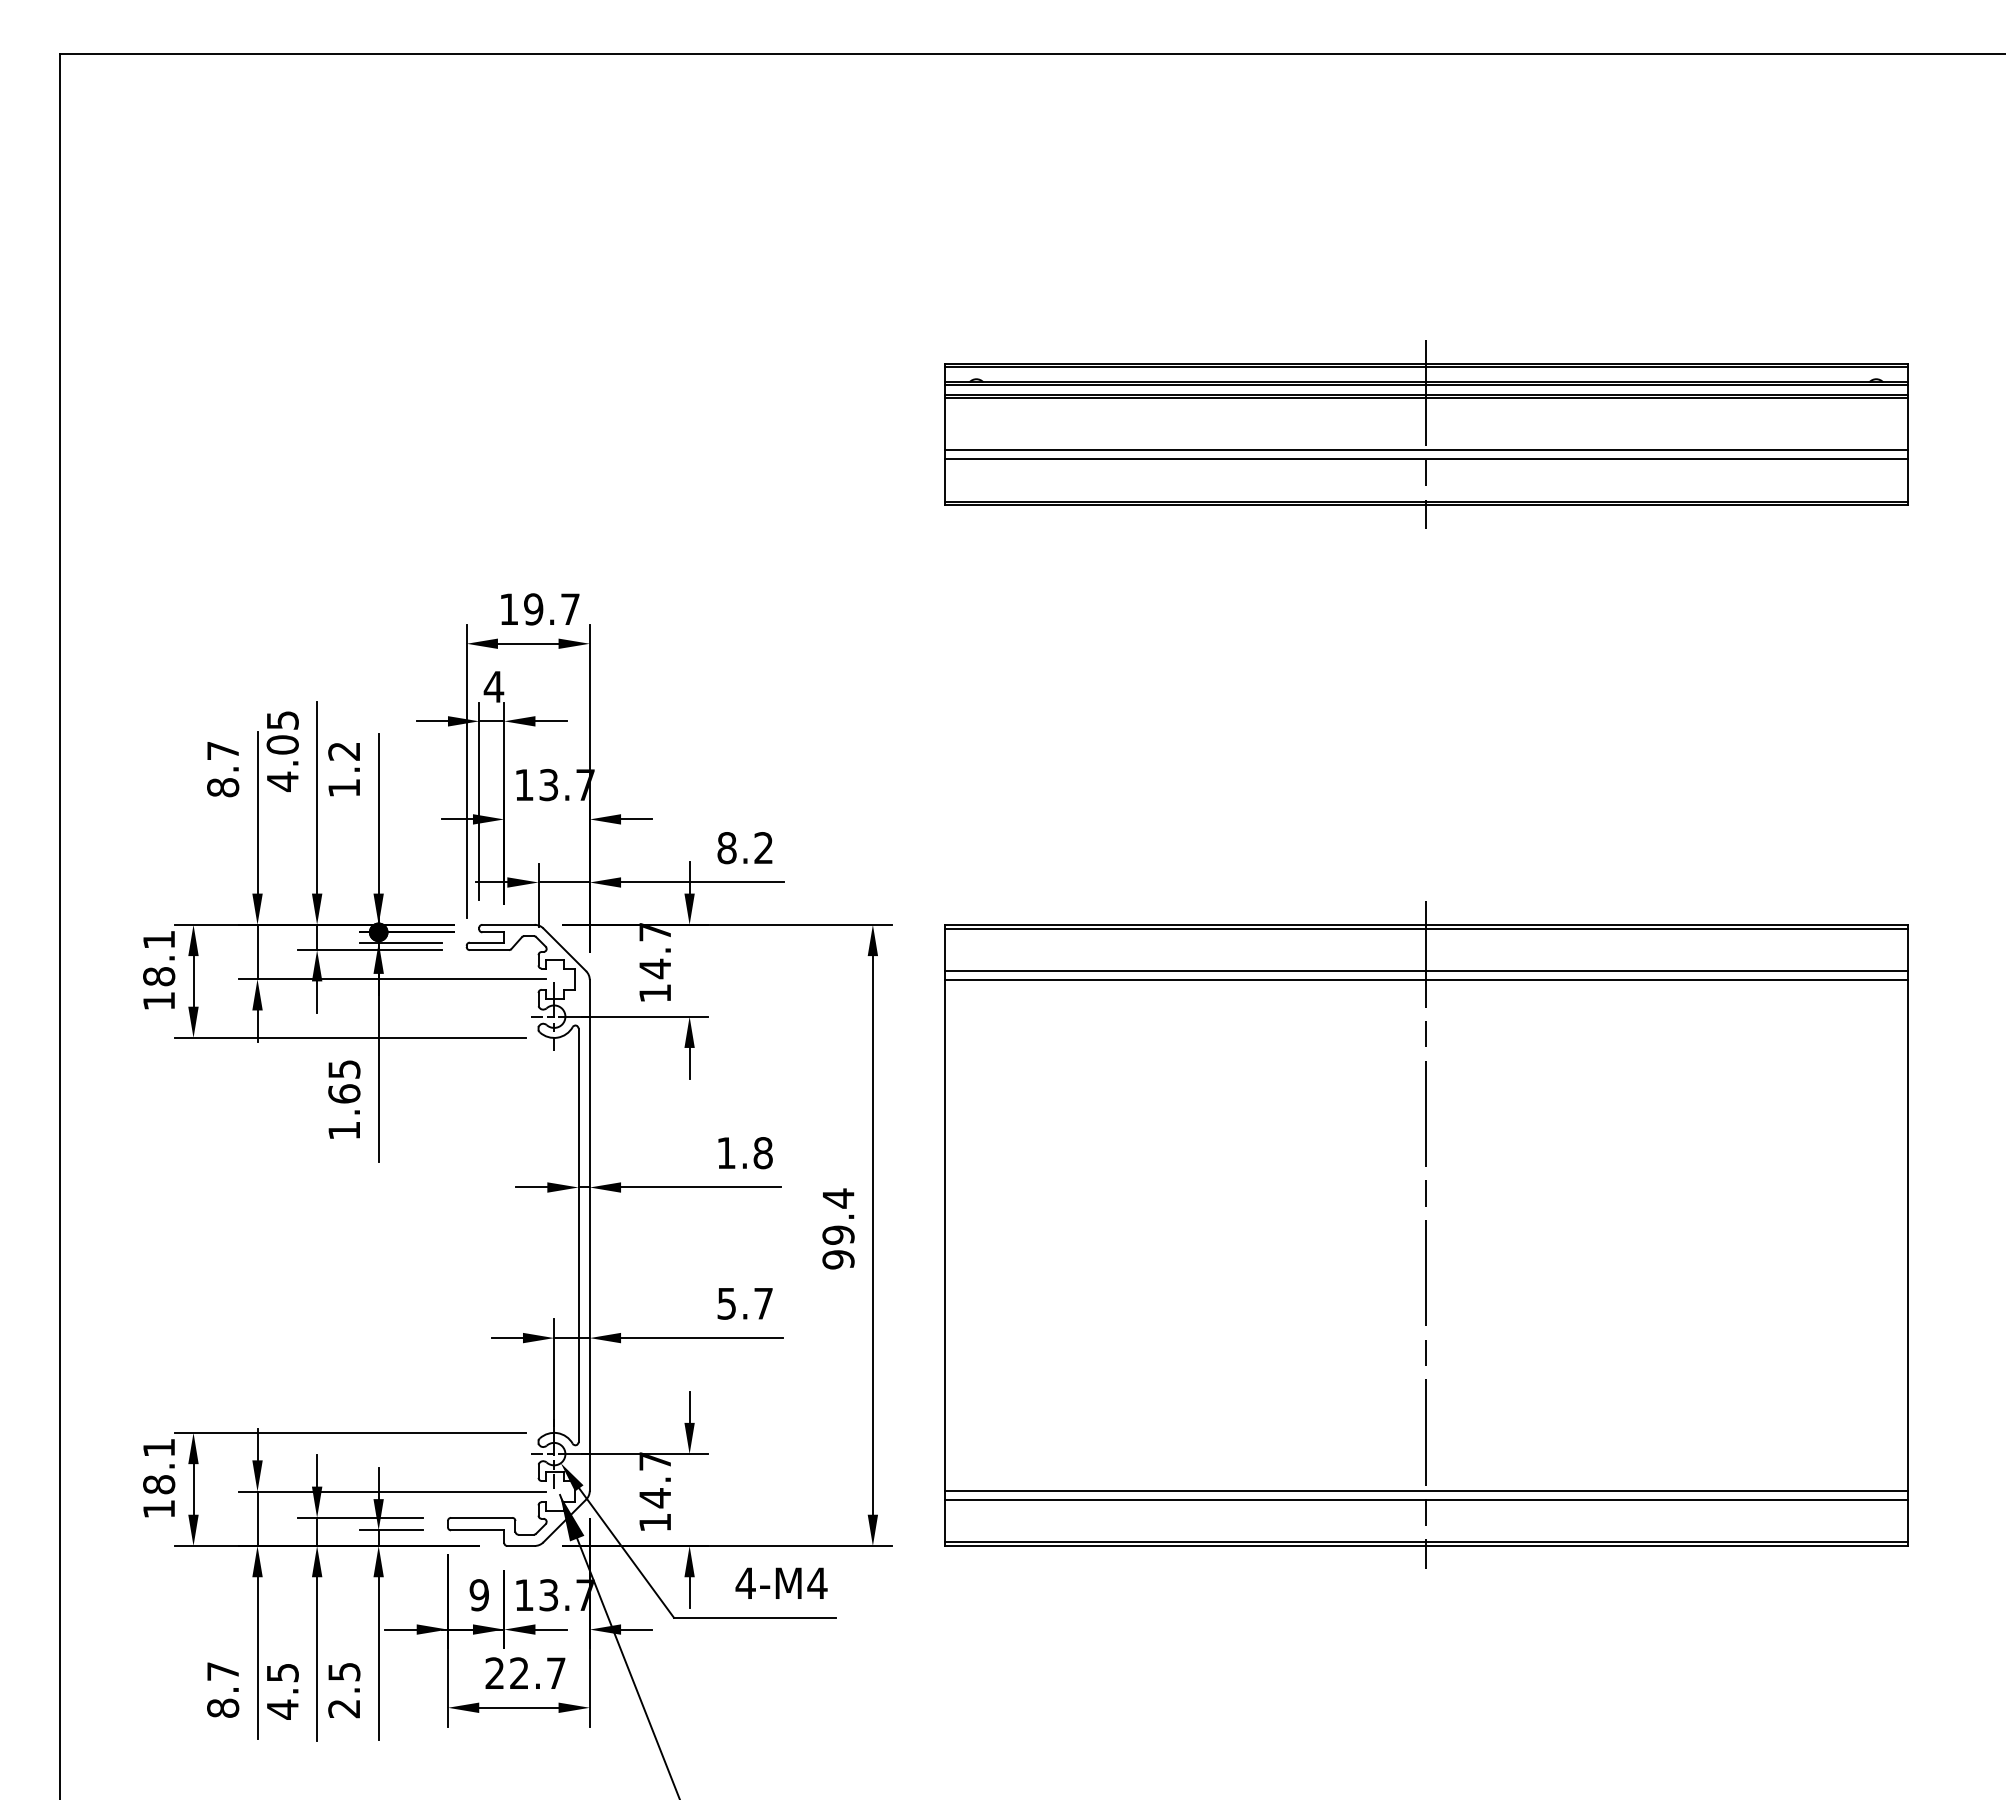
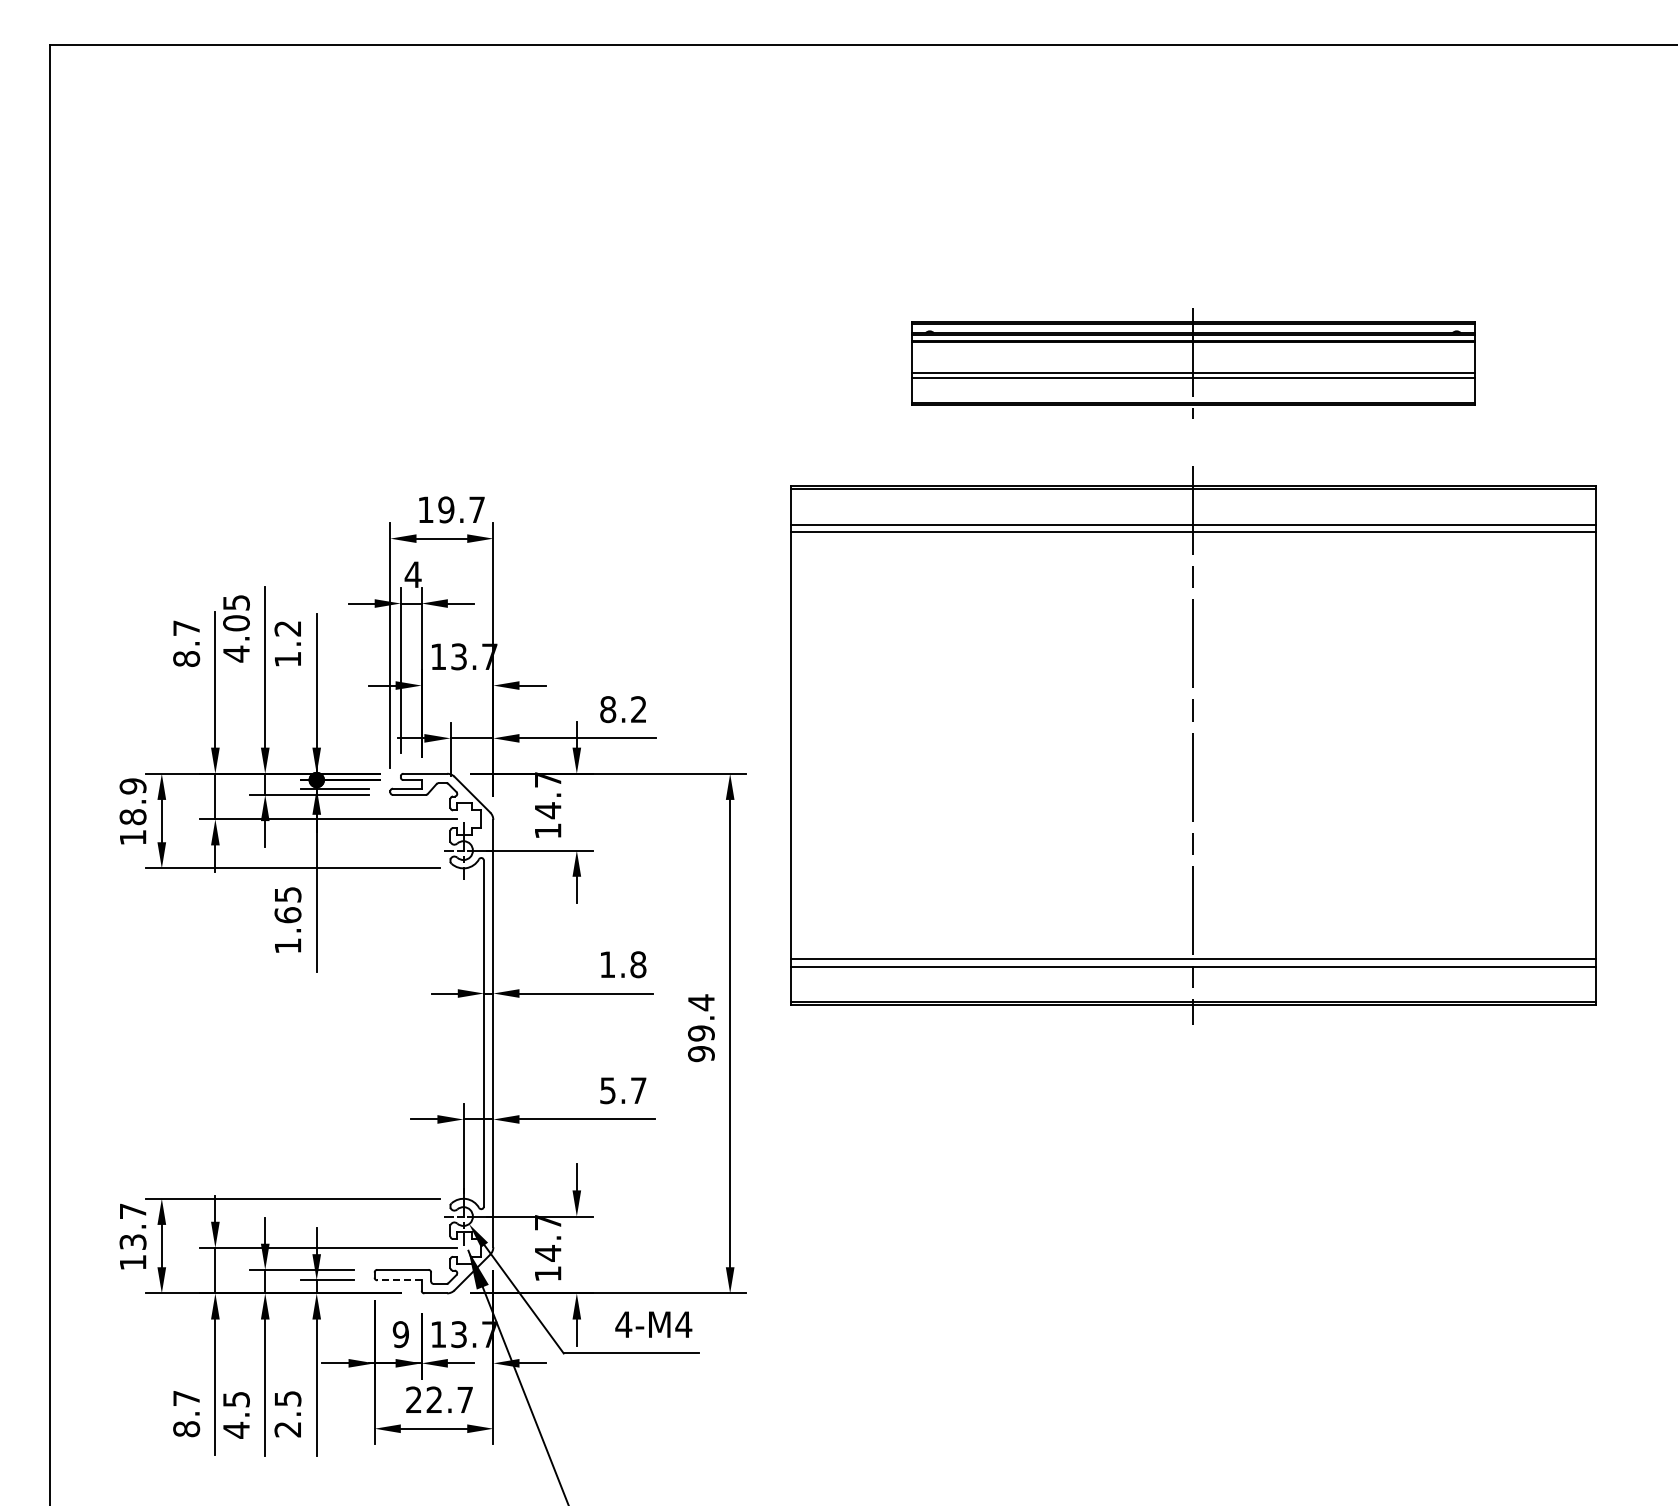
part: (1426, 434) -> (1193, 363), size x0.7
text: (158, 940) -> (132, 786), 18.1 -> 18.9
part: (1426, 1235) -> (1193, 745), moved
text: (158, 1466) -> (132, 1226), 18.1 -> 13.7
line: (477, 1530) -> (399, 1280), solid -> dashed

